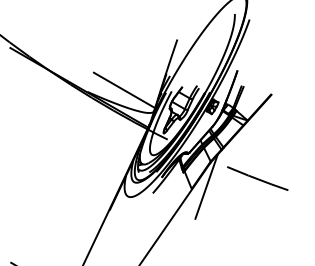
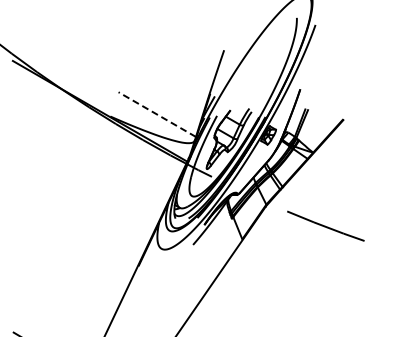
line: (124, 90) -> (157, 114), solid -> dashed
line: (206, 186) -> (260, 236), removed

